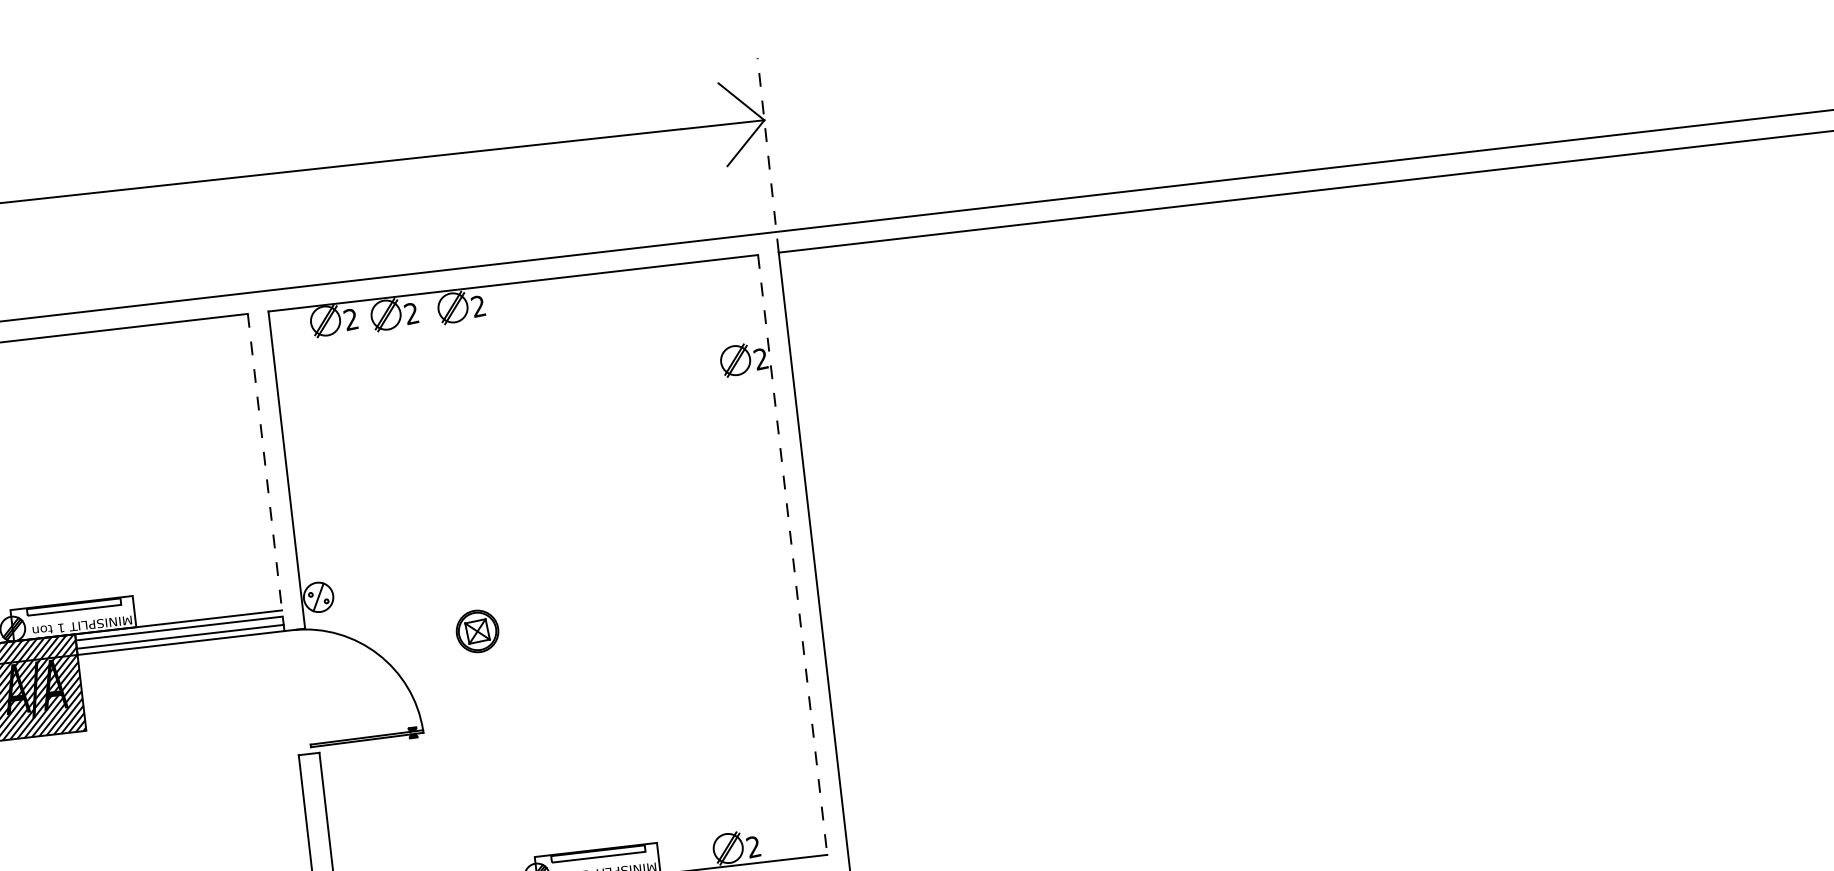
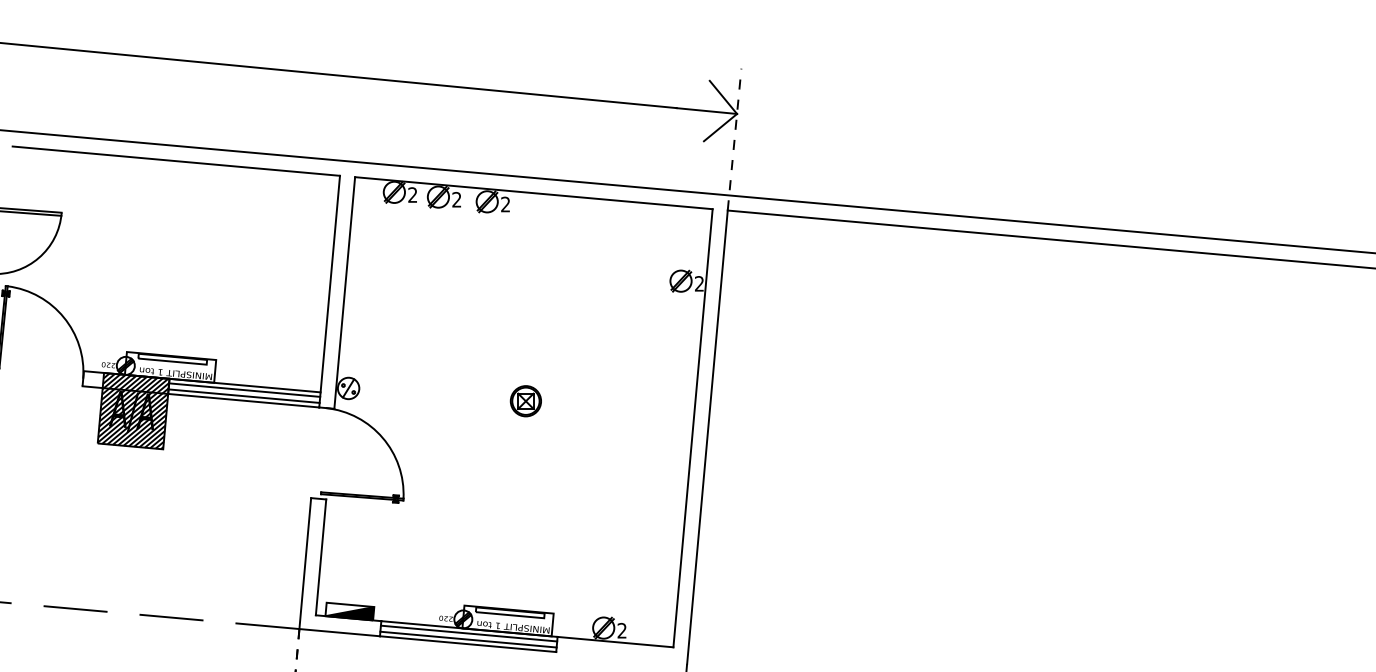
line: (266, 473) -> (329, 292), dashed -> solid
line: (793, 555) -> (693, 428), dashed -> solid
part: (477, 631) -> (525, 401), moved

